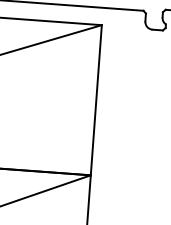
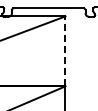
line: (96, 100) -> (65, 51), solid -> dashed

